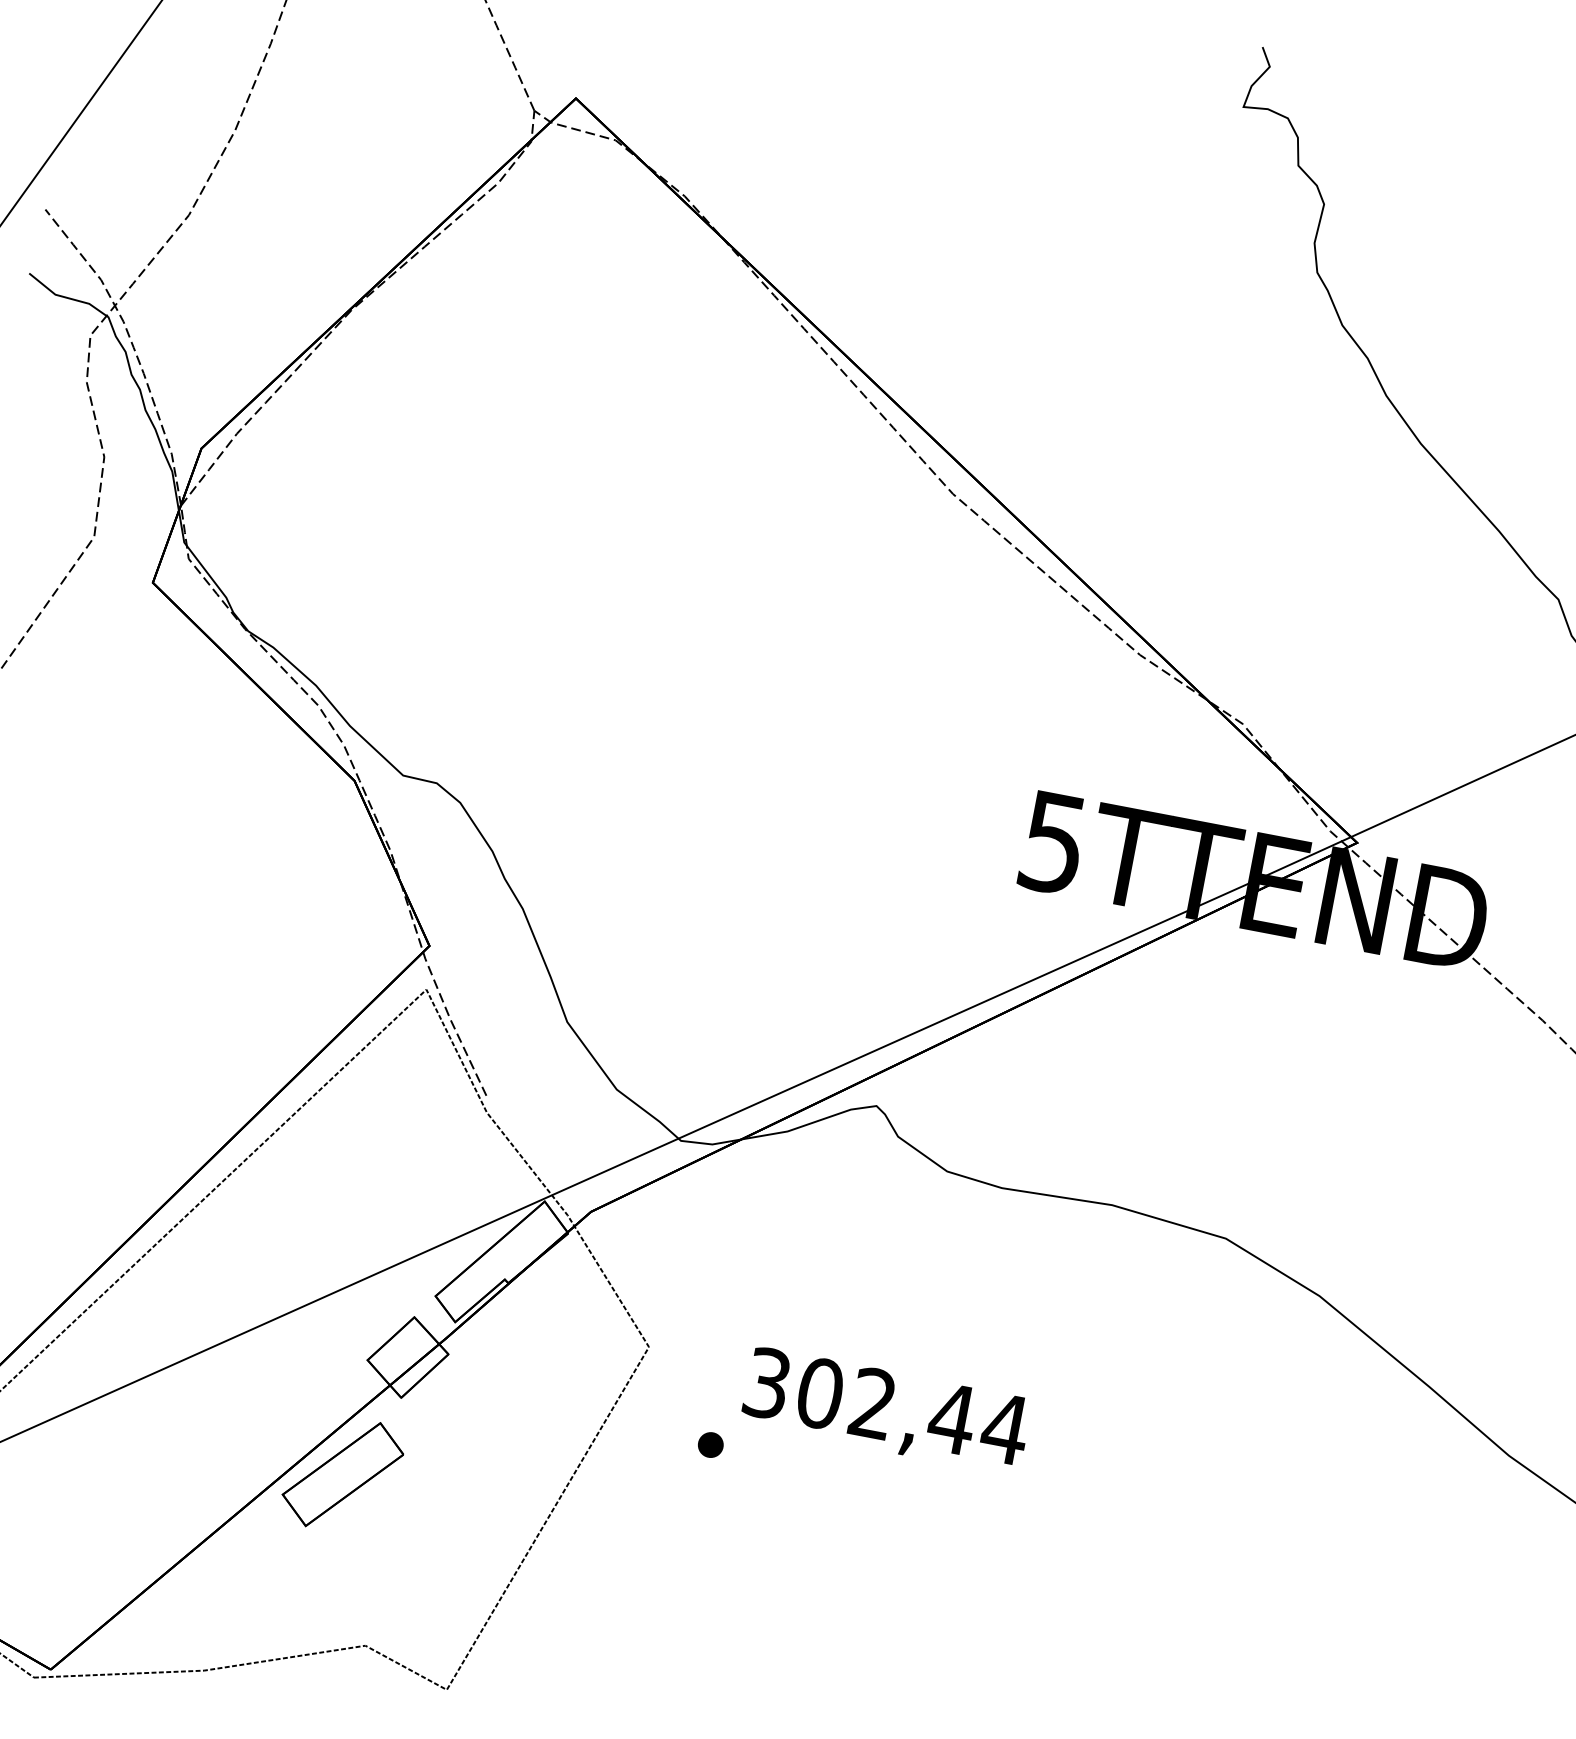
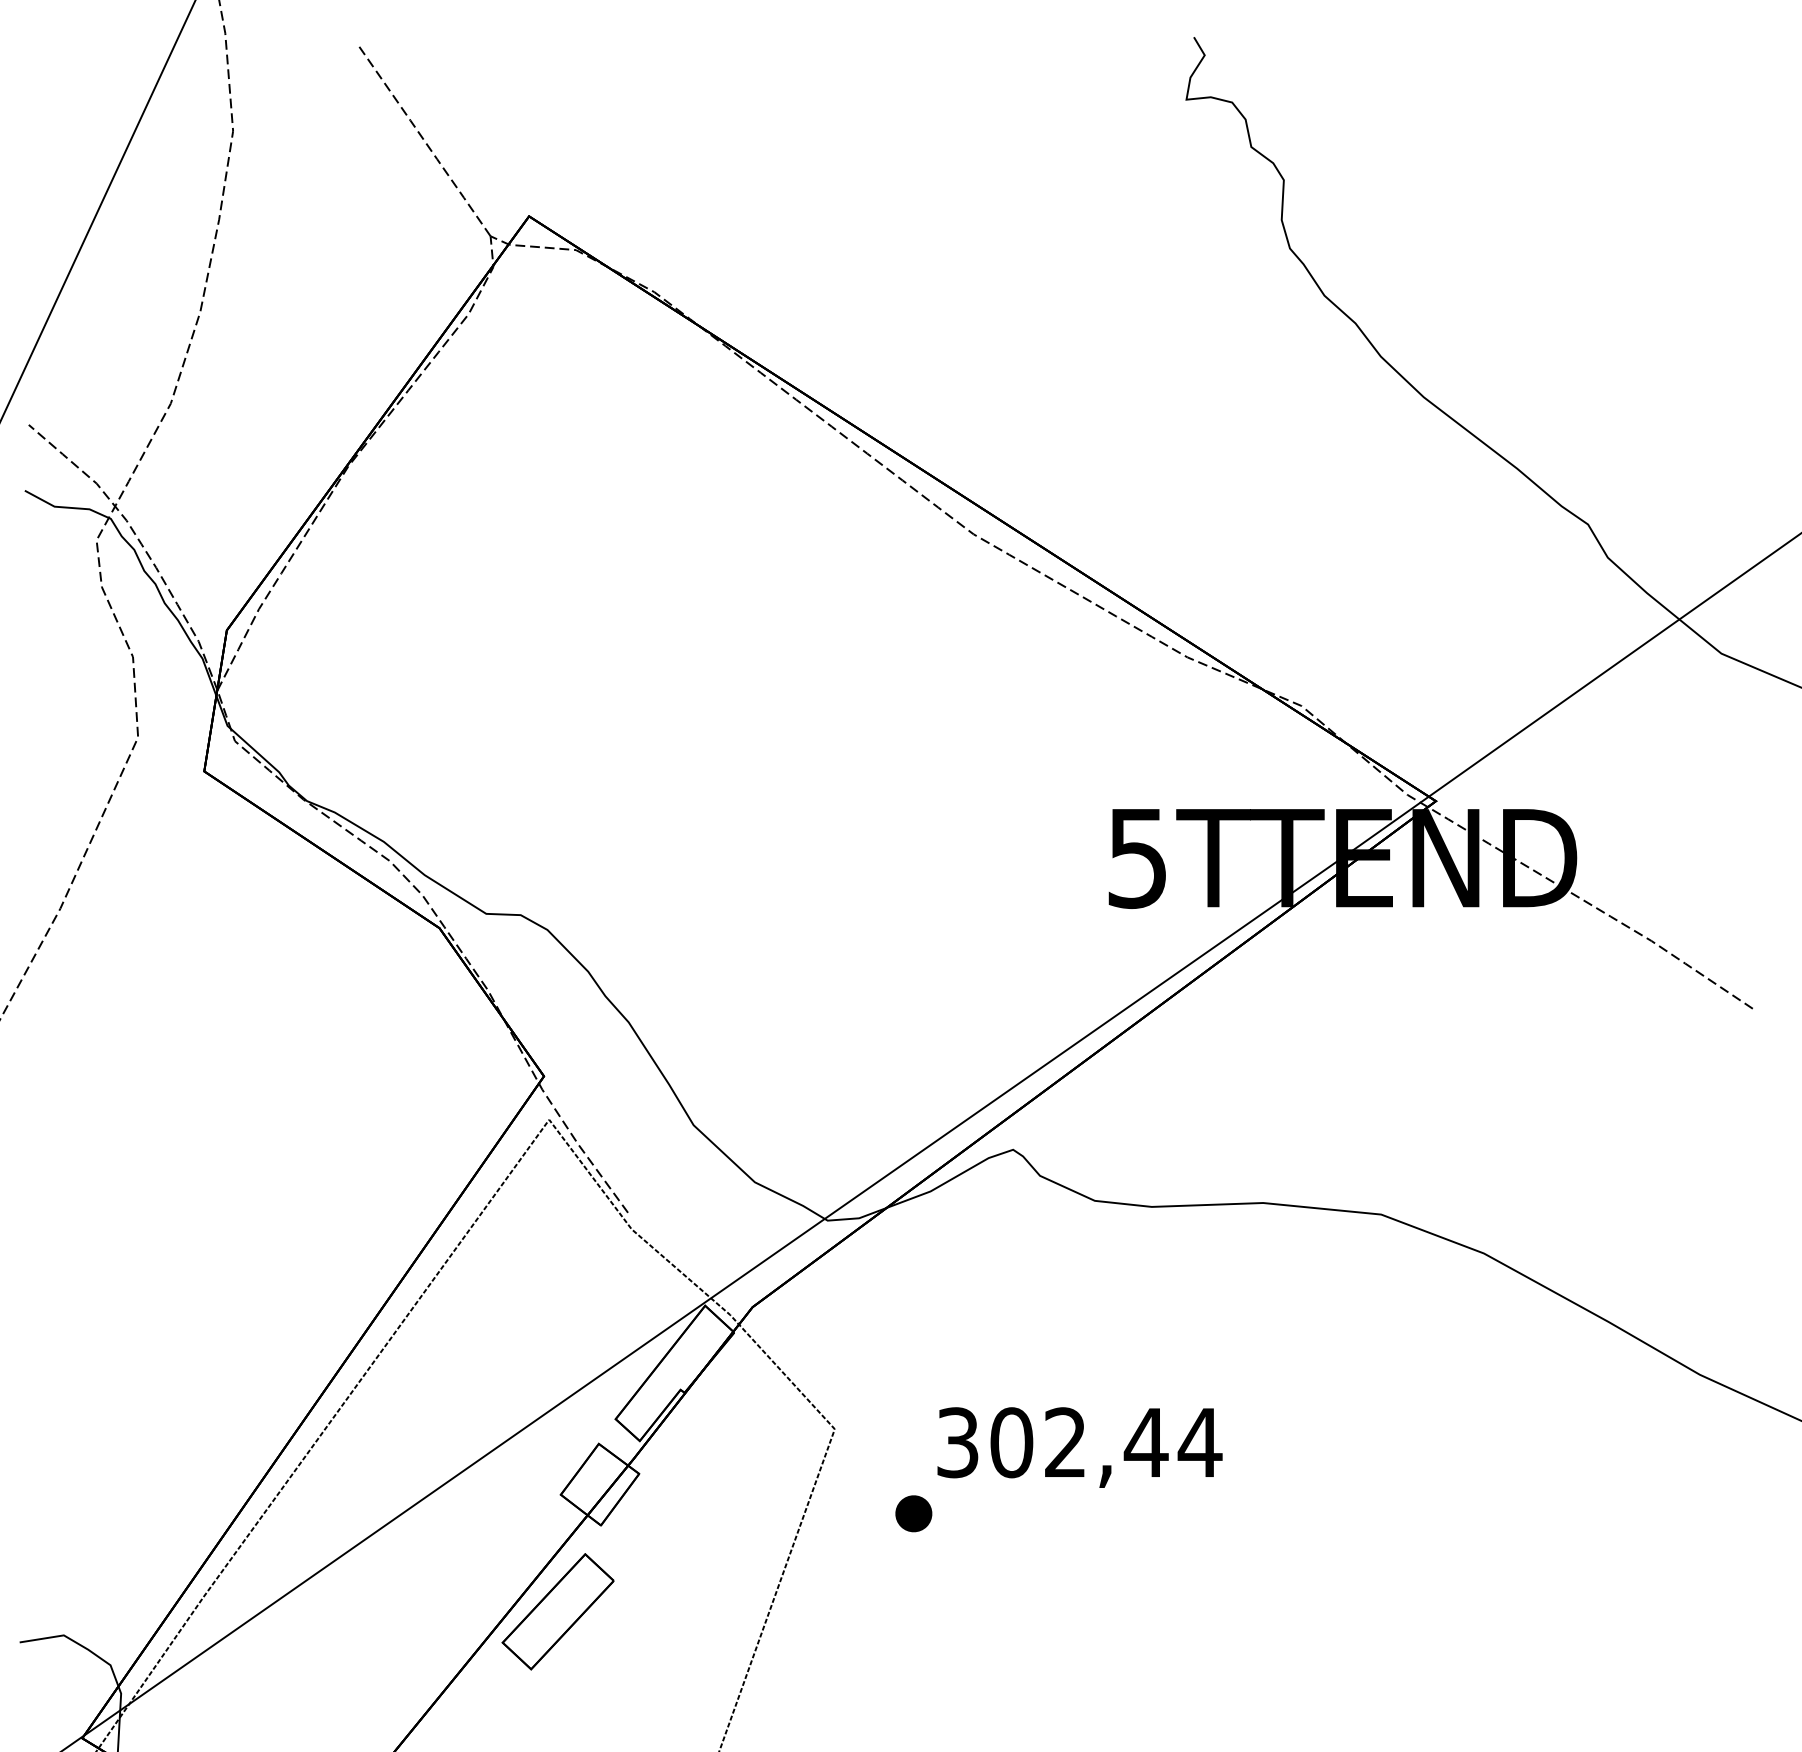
part: (710, 1444) -> (913, 1513), size x1.43

